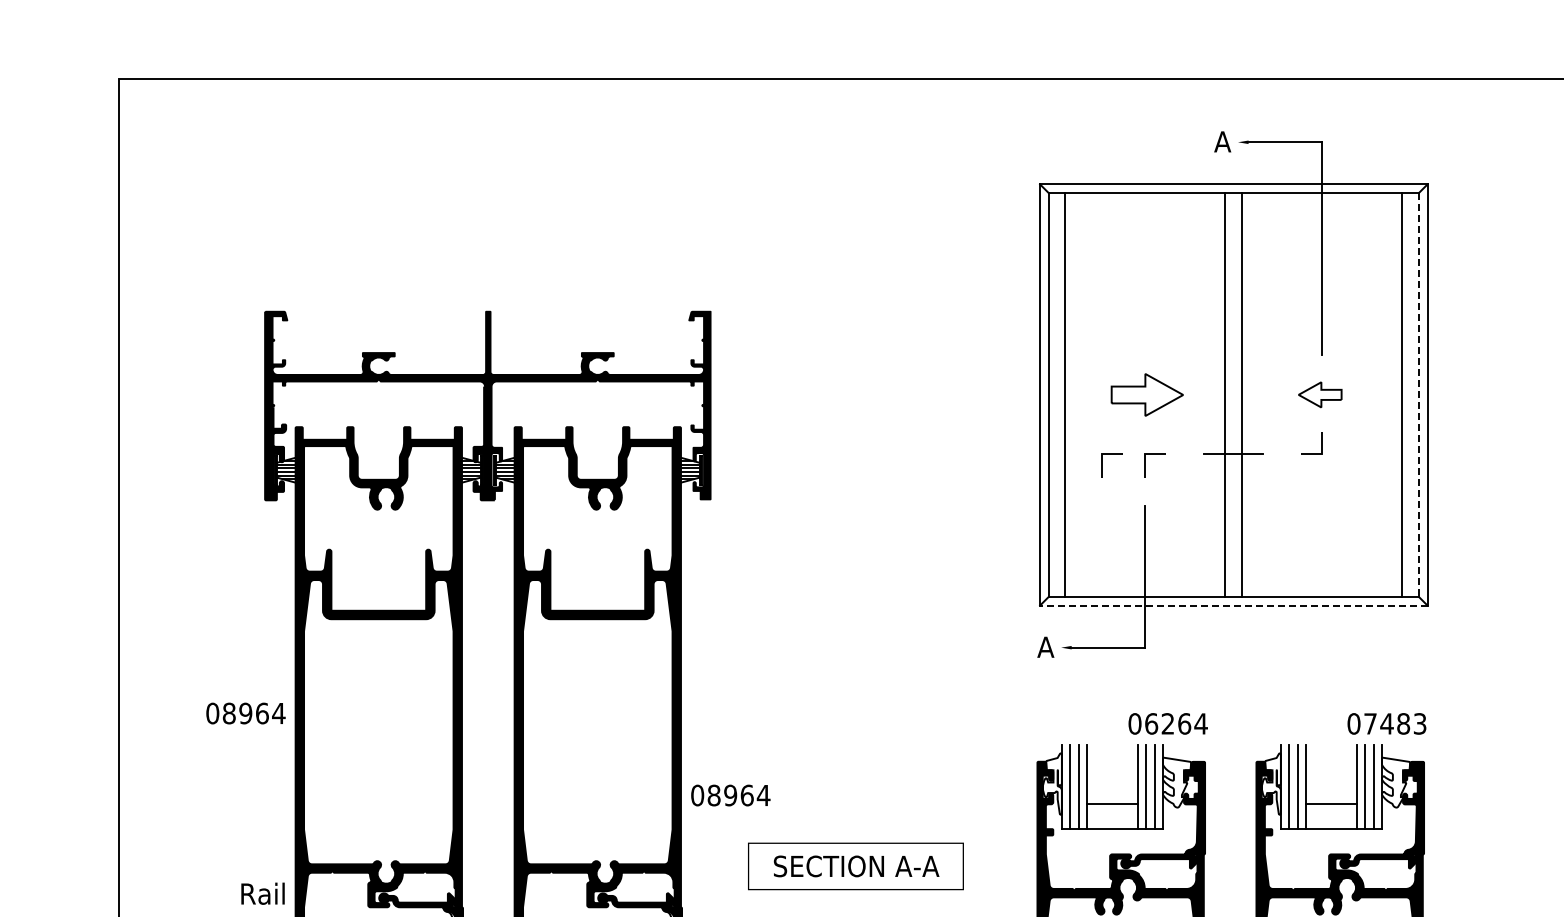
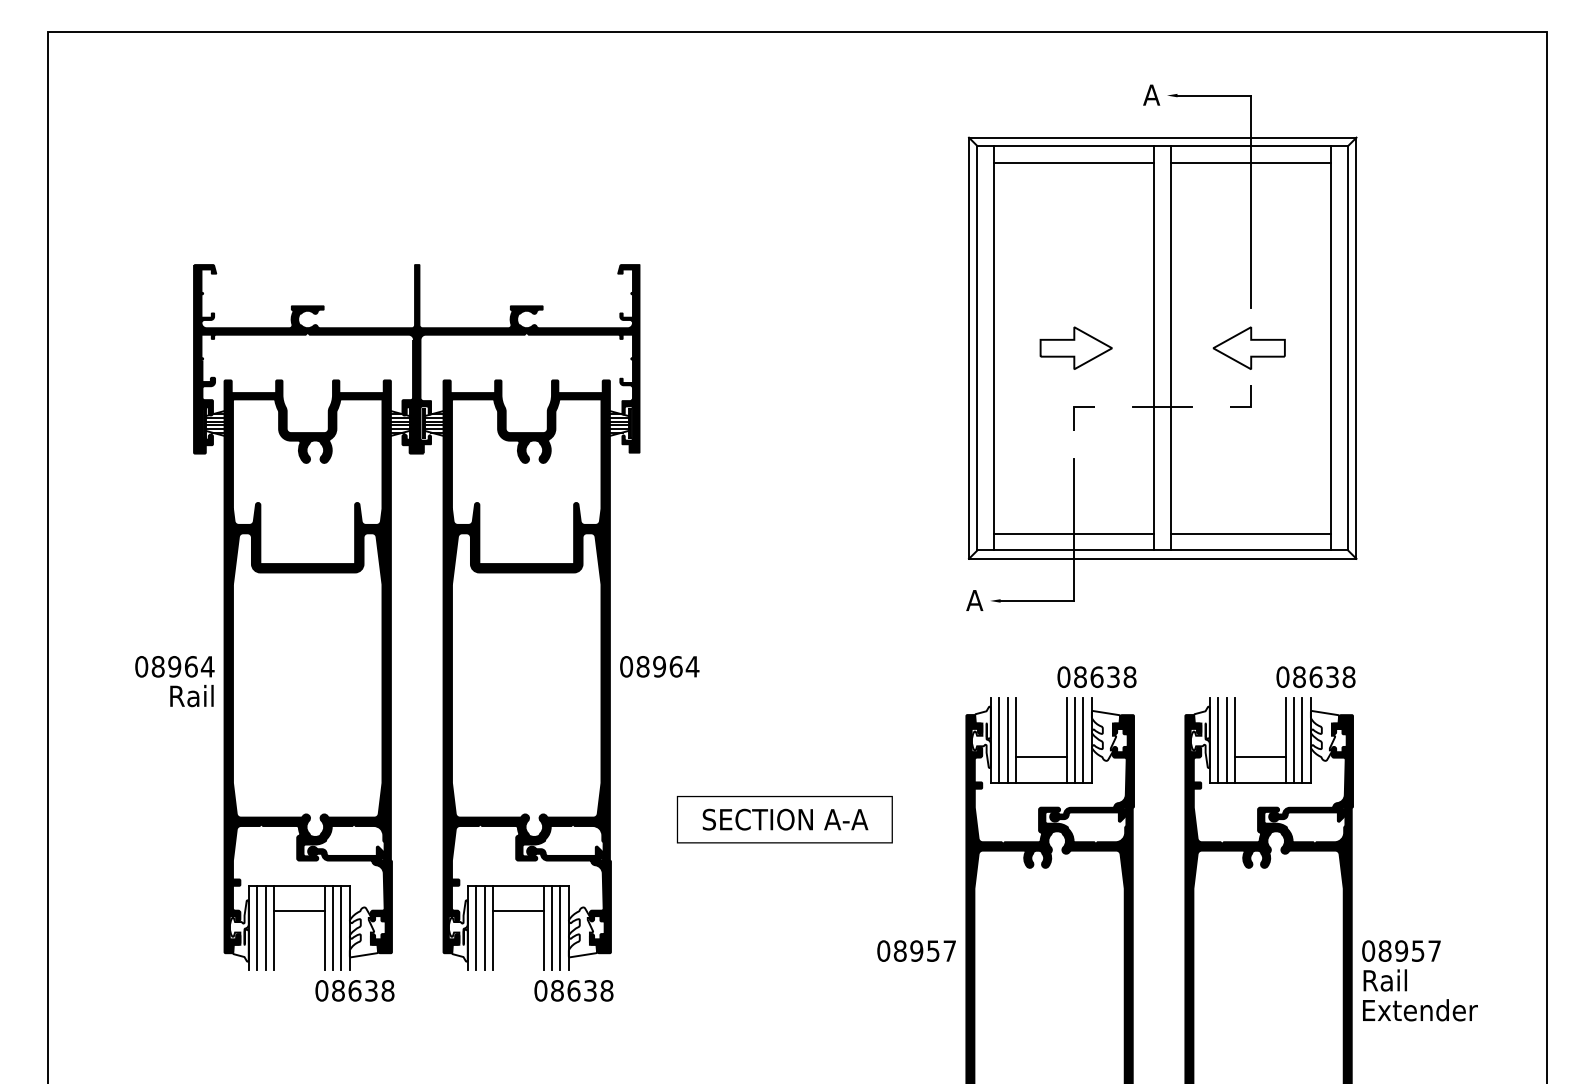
line: (1145, 209) -> (1074, 162), added
line: (1322, 209) -> (1251, 162), added
part: (1319, 394) -> (1248, 347), size x1.67
line: (1419, 395) -> (1348, 348), dashed -> solid
line: (1102, 465) -> (1031, 418), removed
line: (1145, 580) -> (1074, 533), added
line: (1322, 580) -> (1251, 533), added
line: (1233, 605) -> (1162, 558), dashed -> solid
text: (1176, 724) -> (1105, 677), 06264 -> 08638
text: (1395, 724) -> (1324, 677), 07483 -> 08638
text: (730, 795) -> (659, 666), moved
text: (262, 894) -> (191, 696), moved

